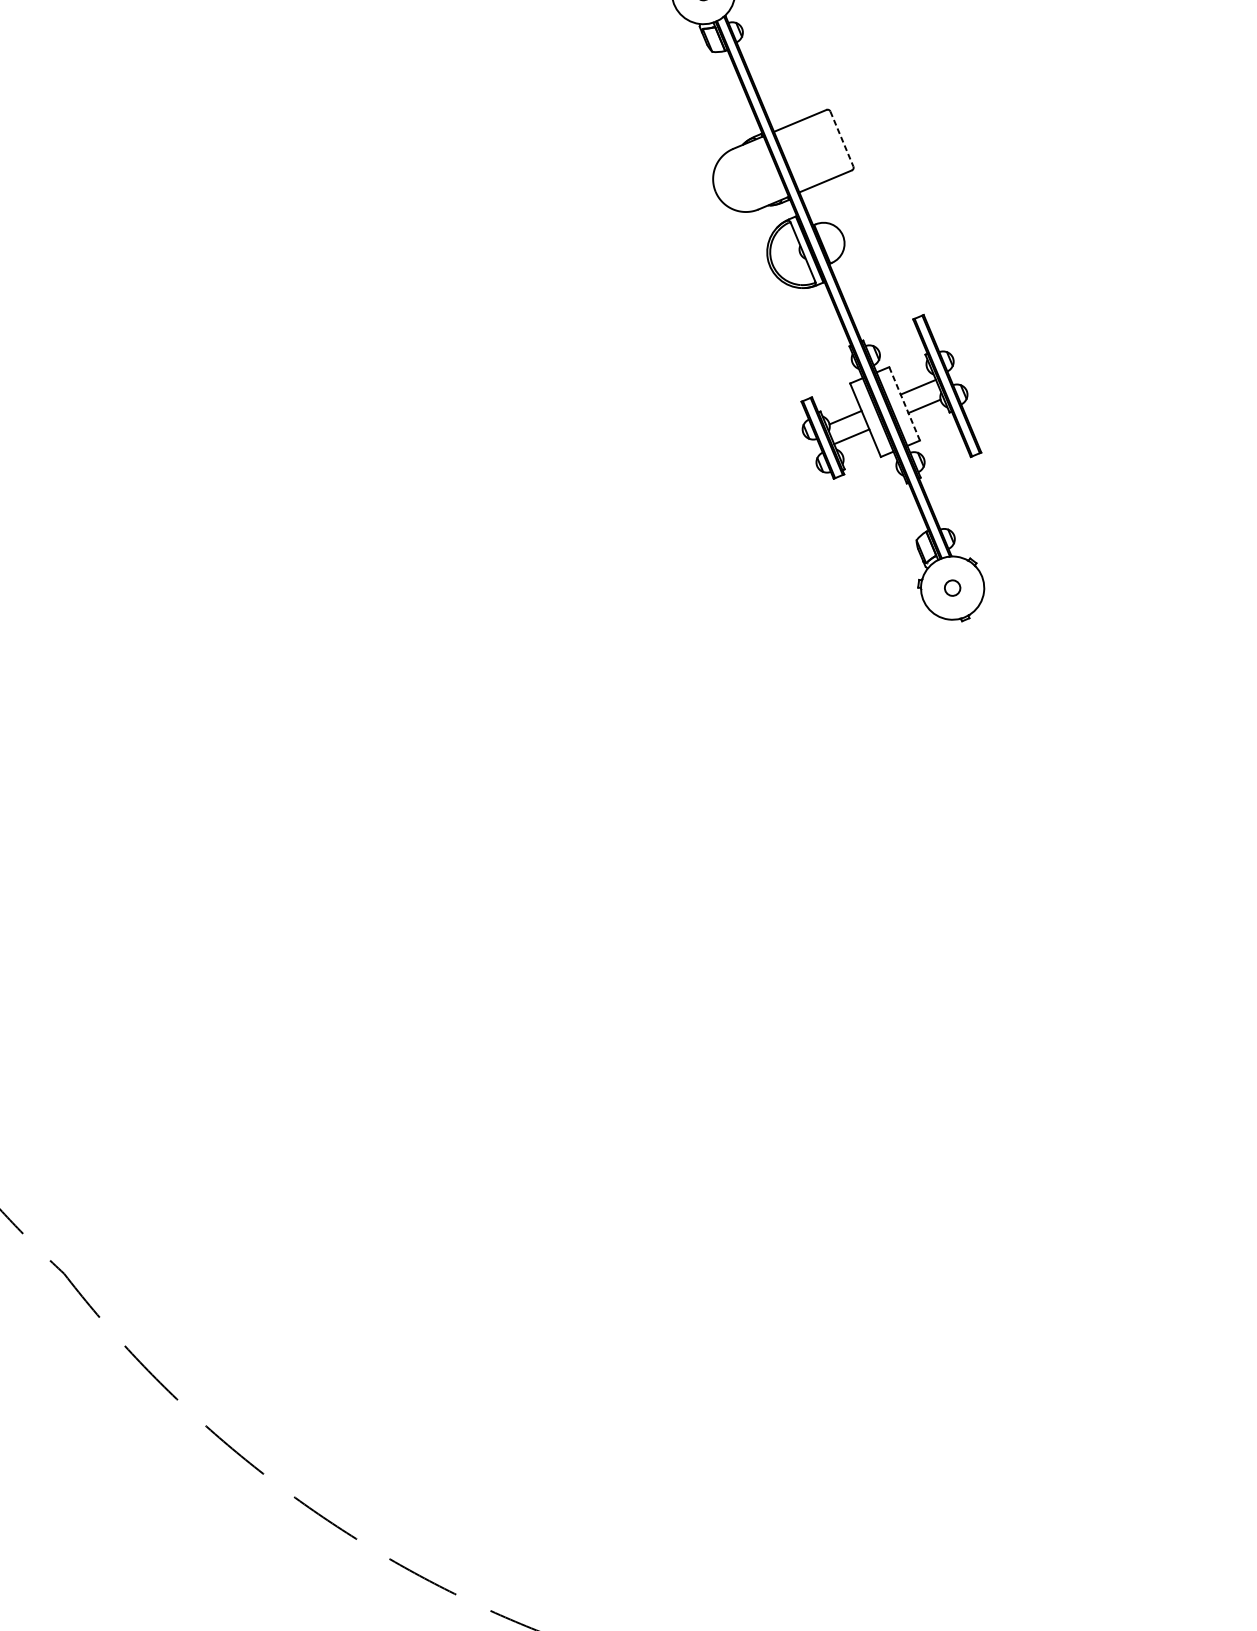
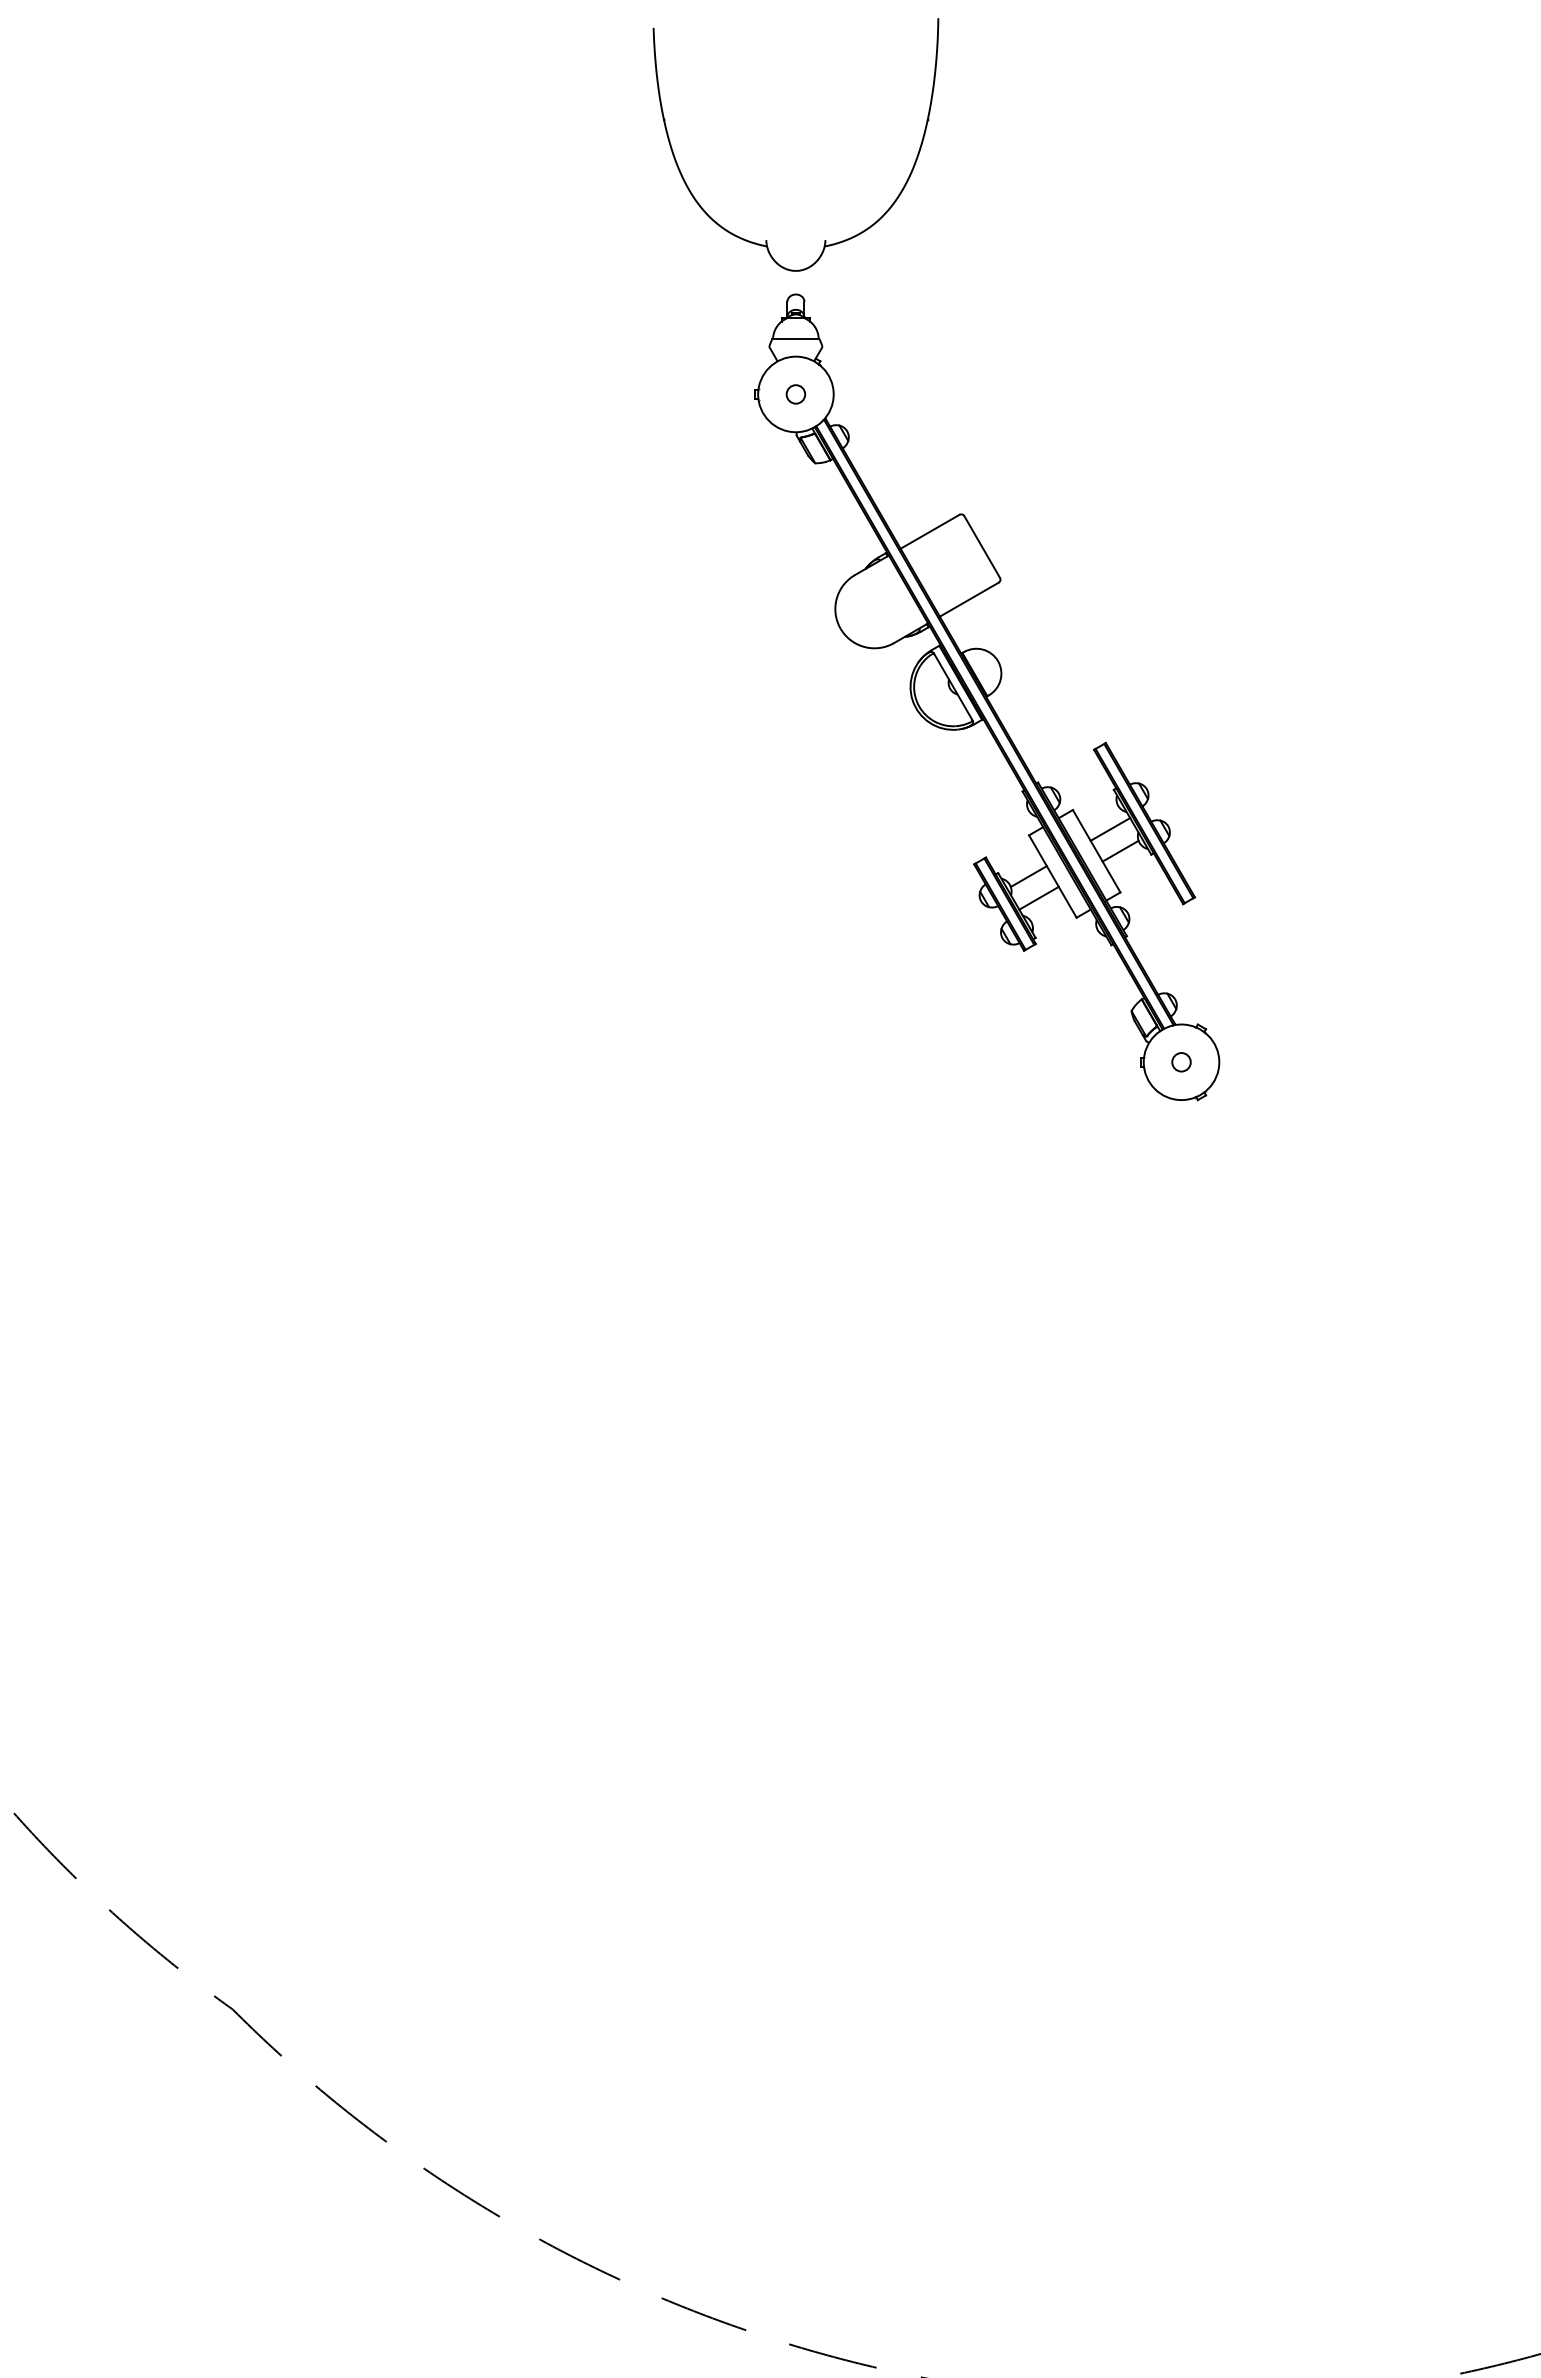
line: (842, 138) -> (982, 546), dashed -> solid
line: (904, 404) -> (1096, 851), dashed -> solid

